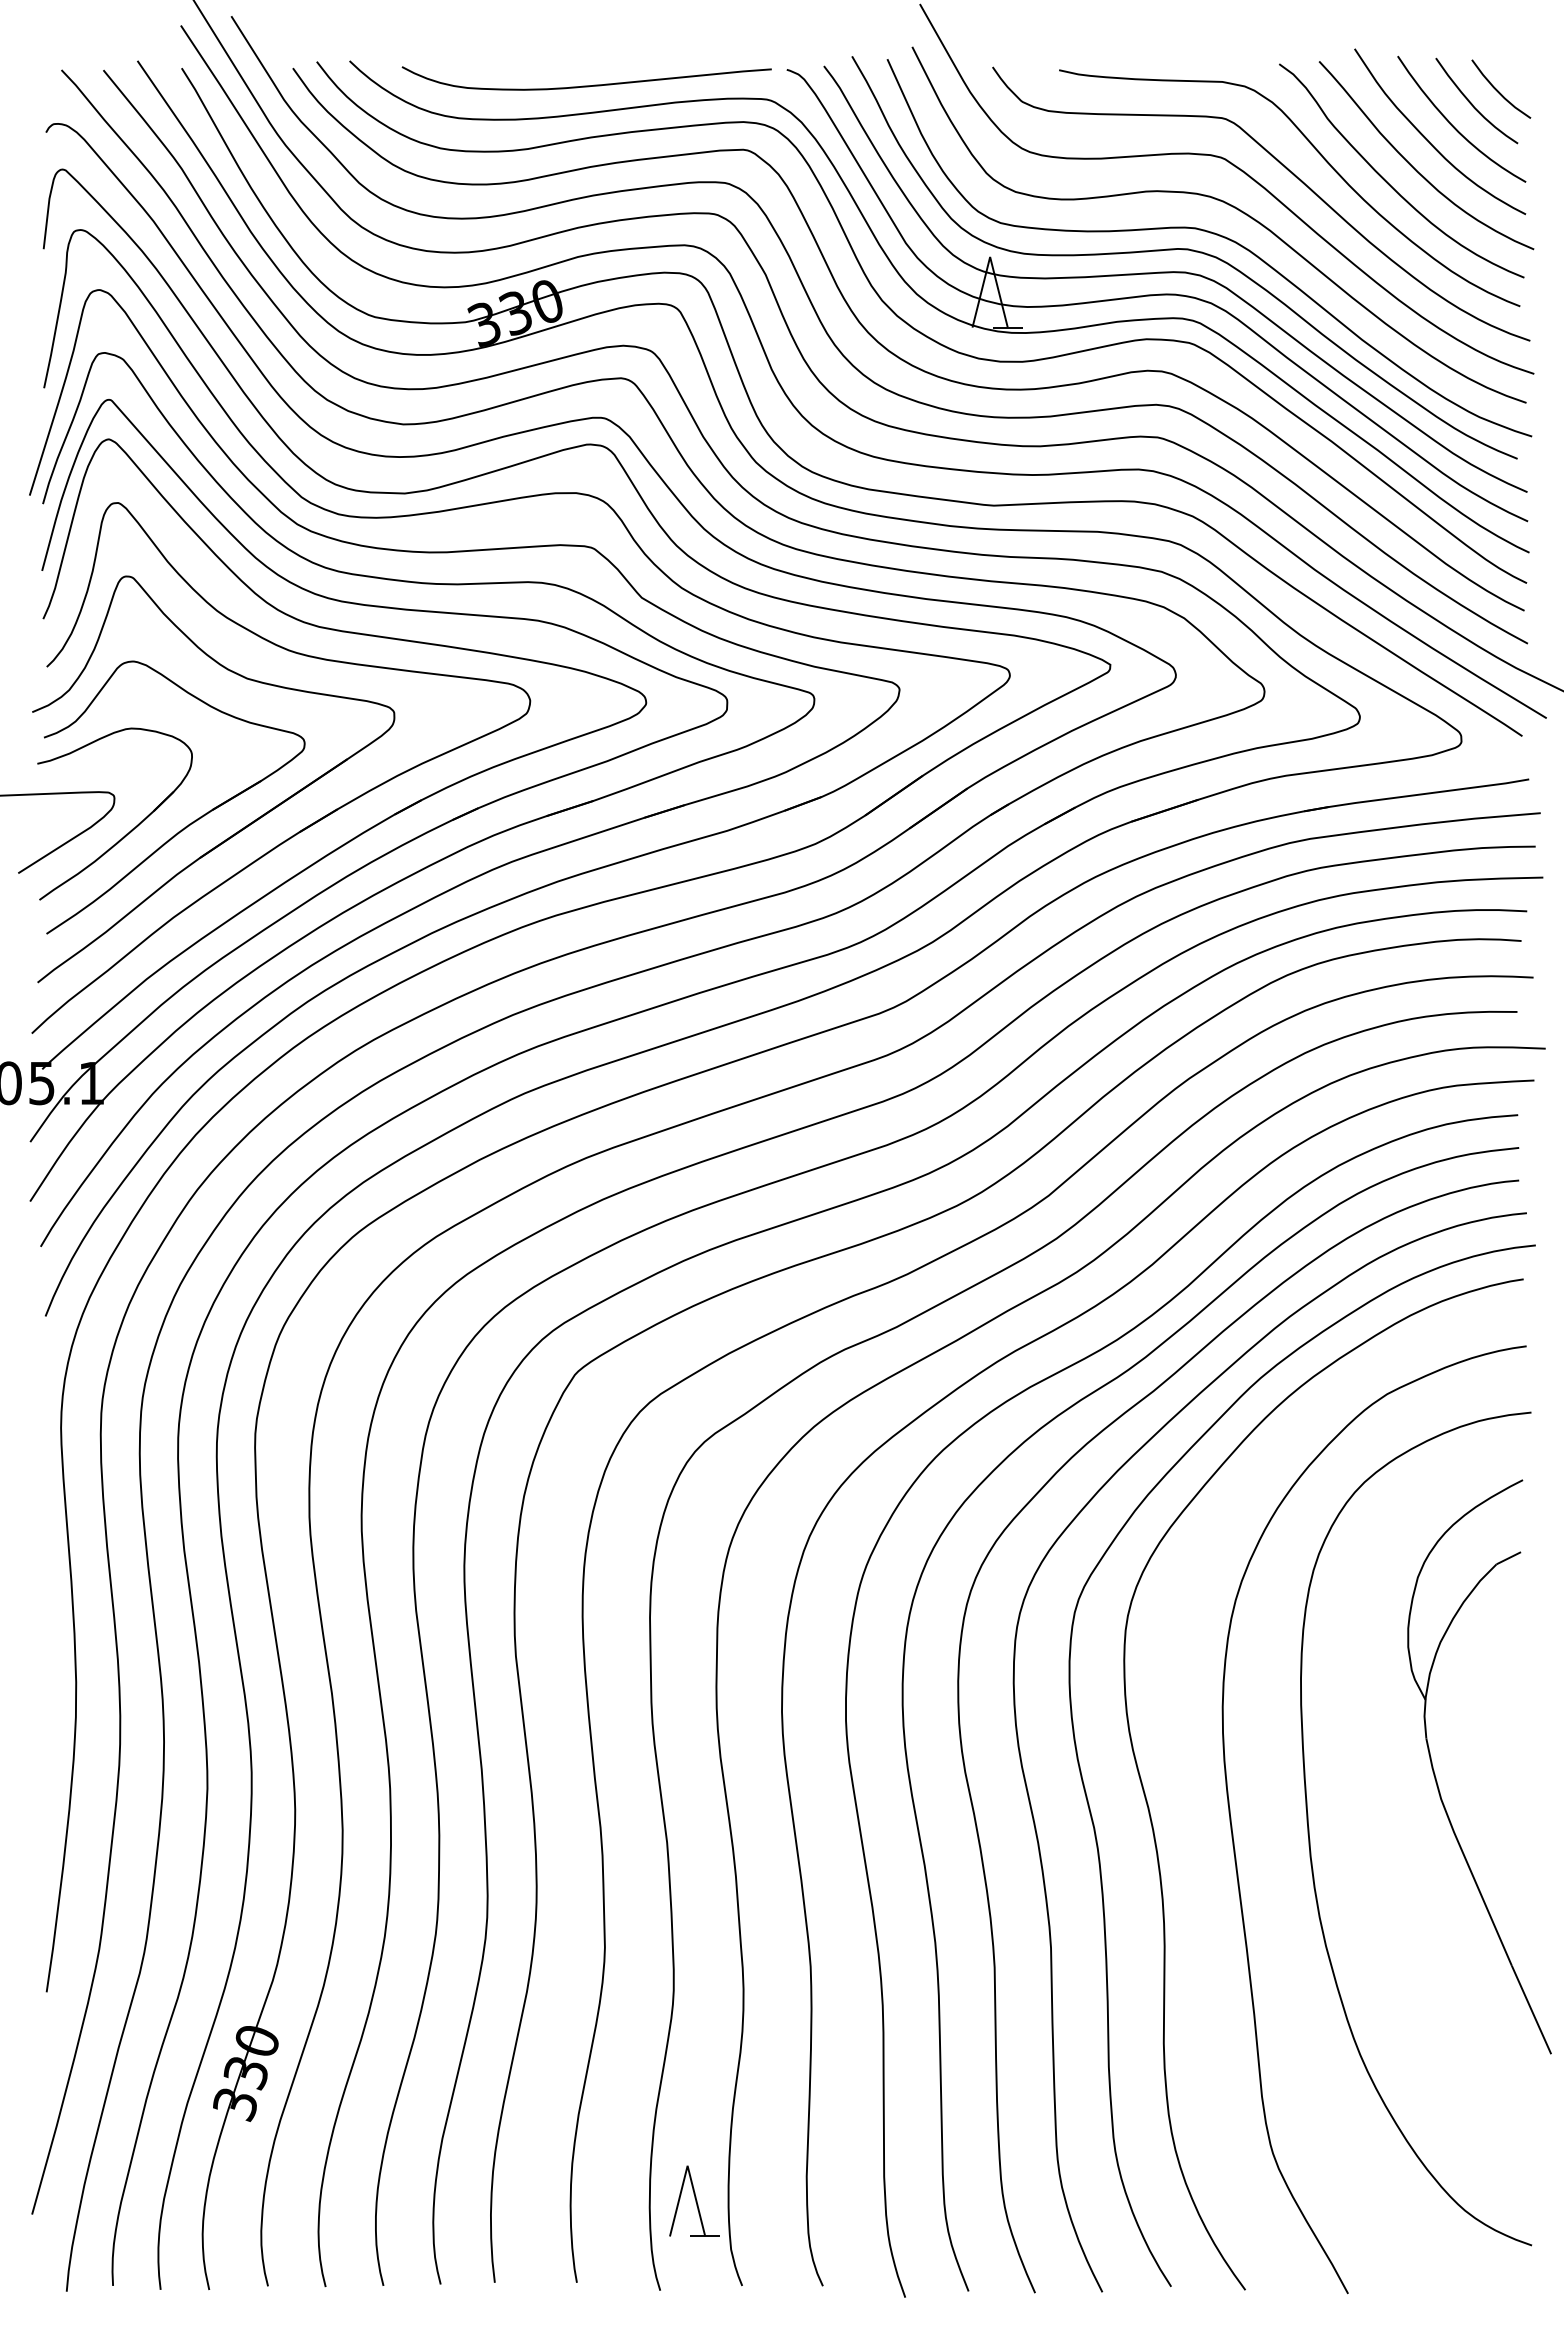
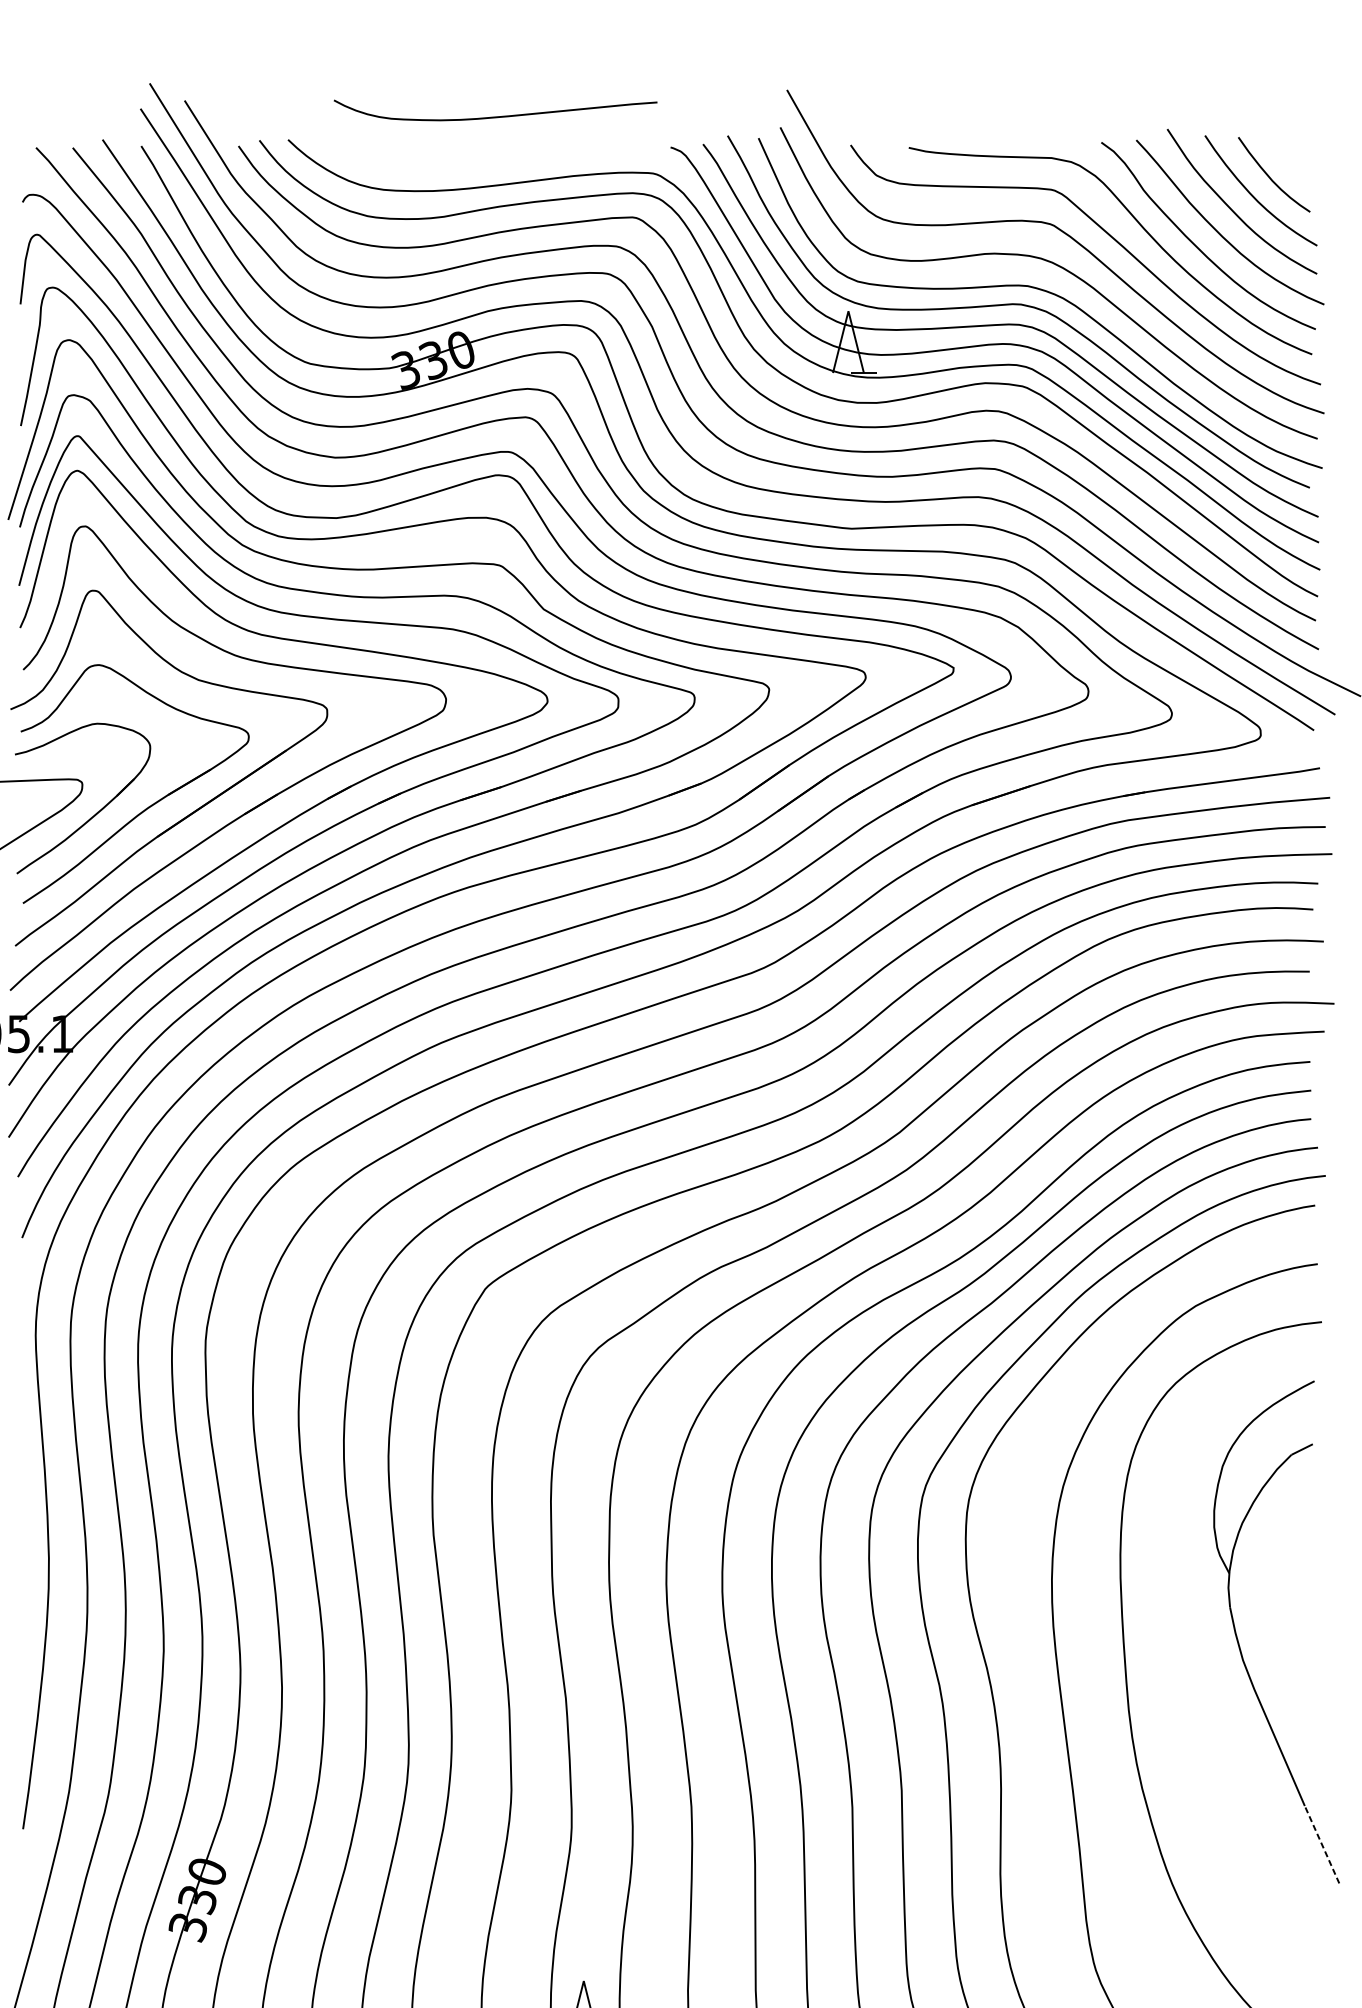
curve: (586, 85) -> (495, 116), moved
curve: (1498, 90) -> (1293, 165), removed
line: (1531, 2009) -> (1322, 1844), solid -> dashed

